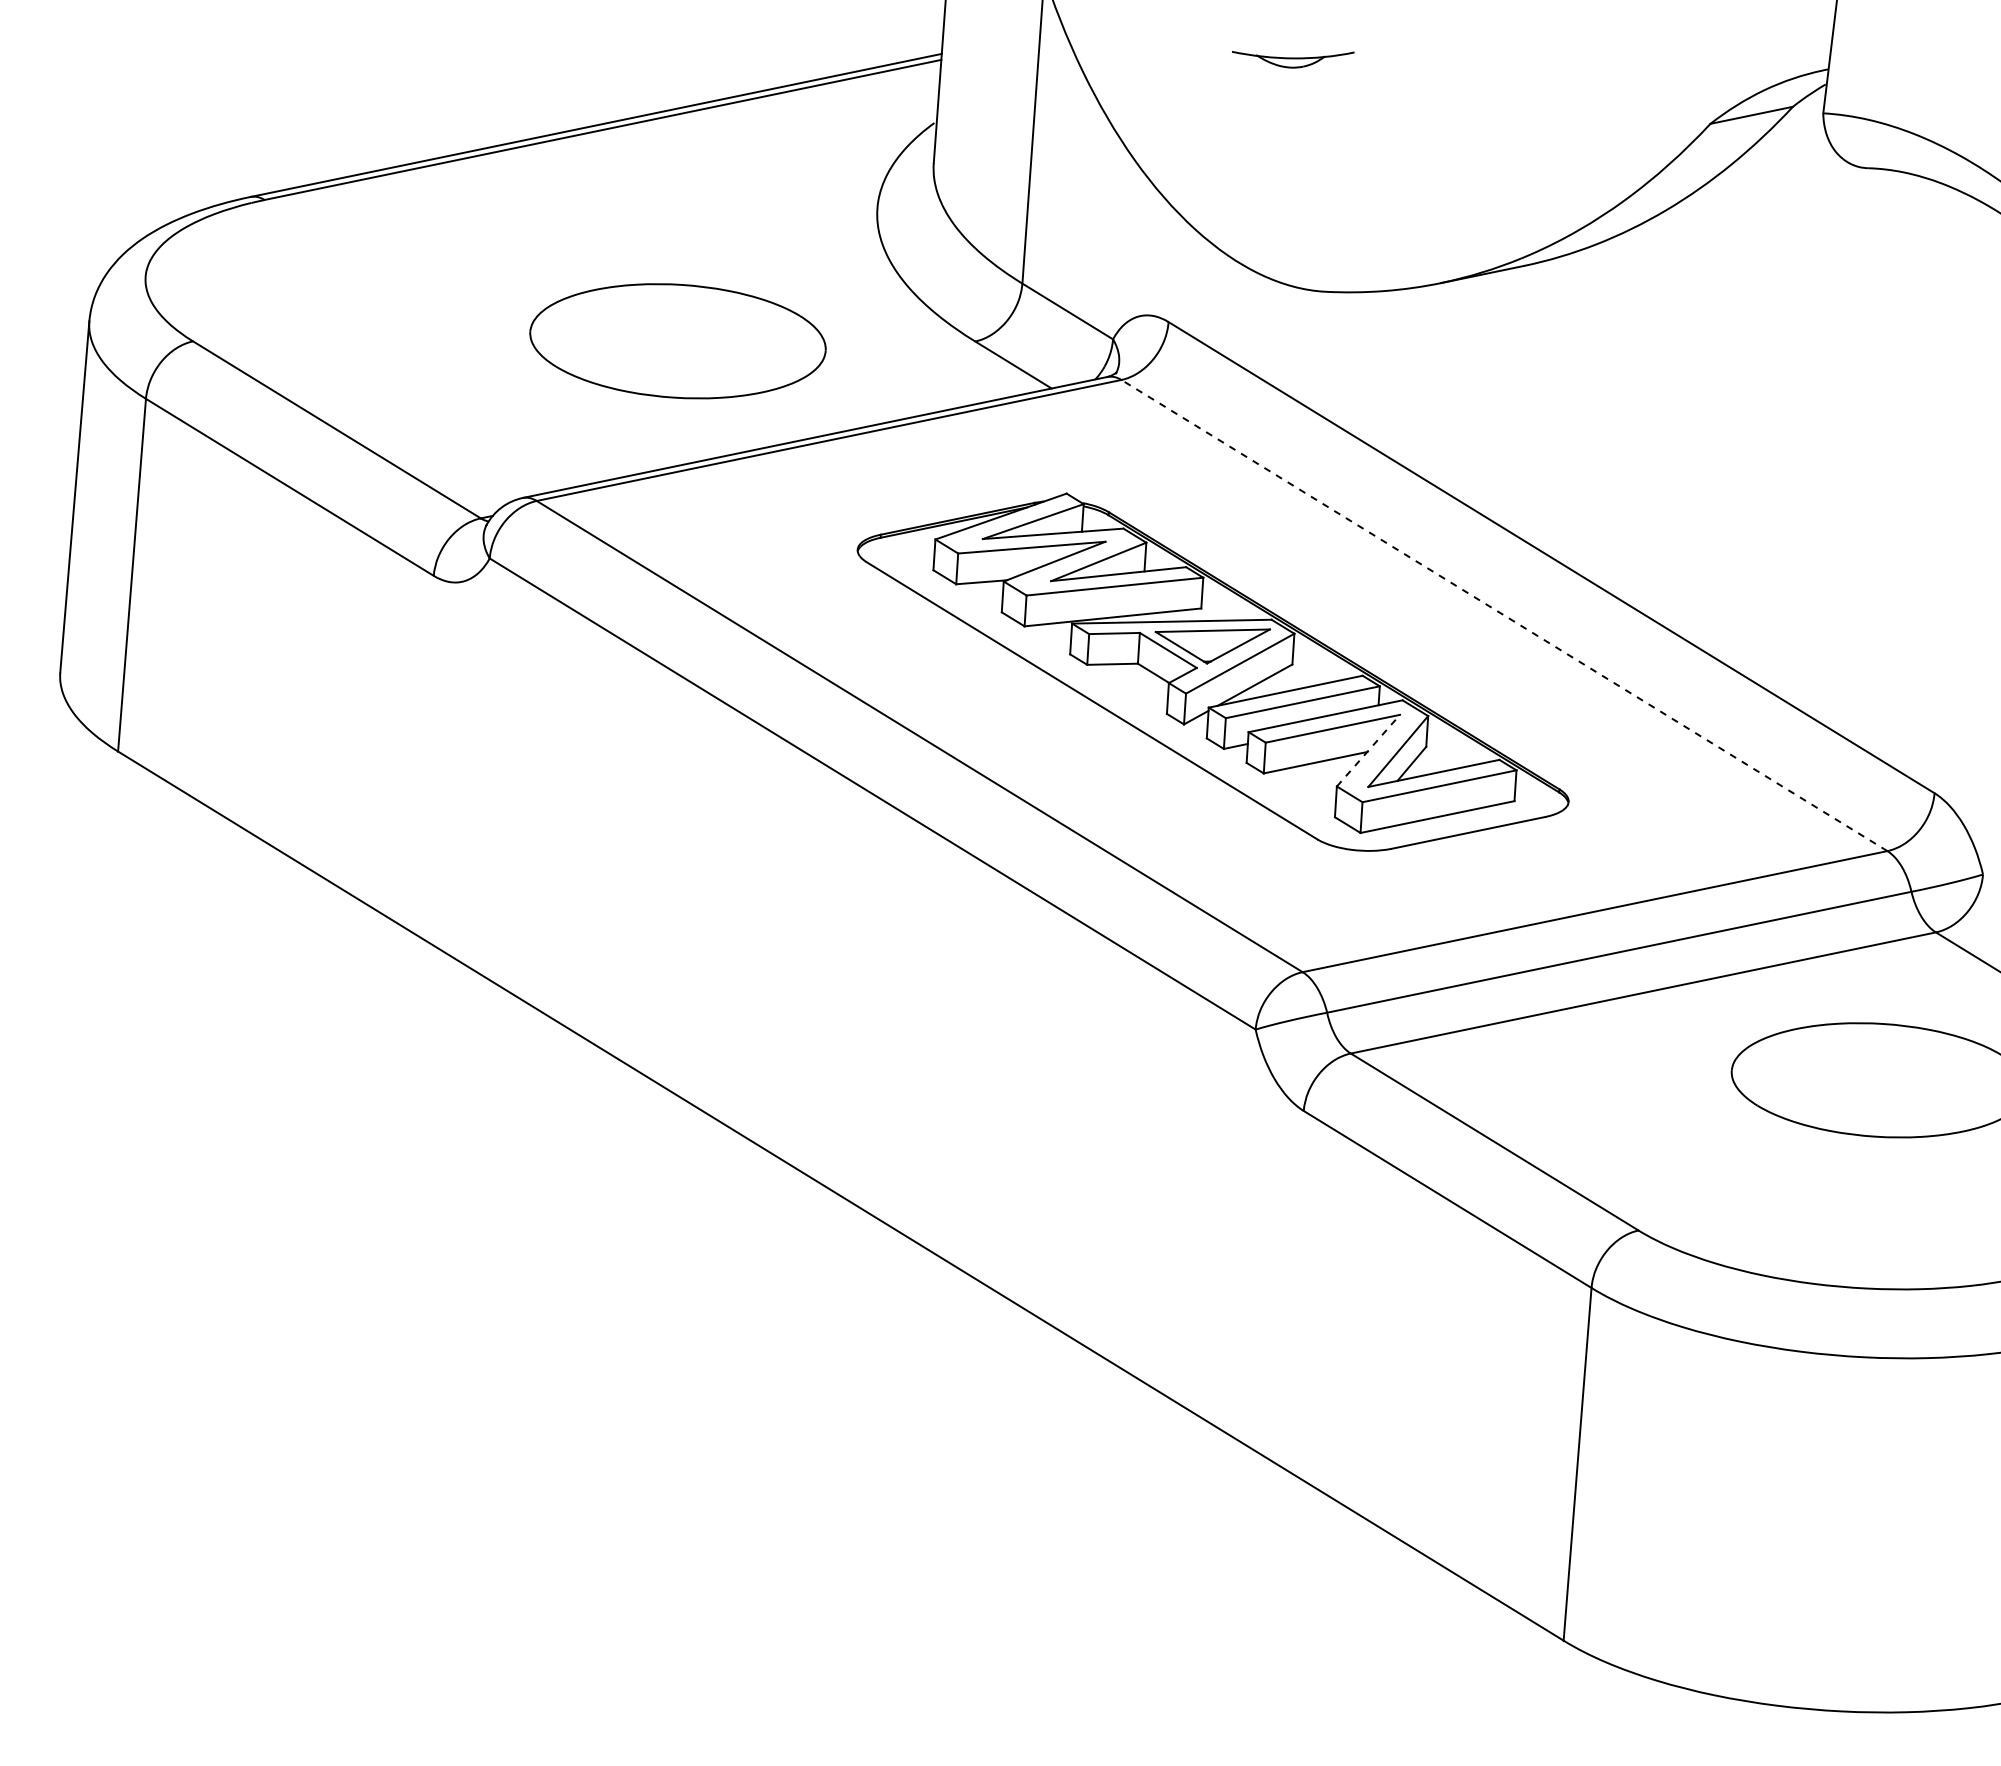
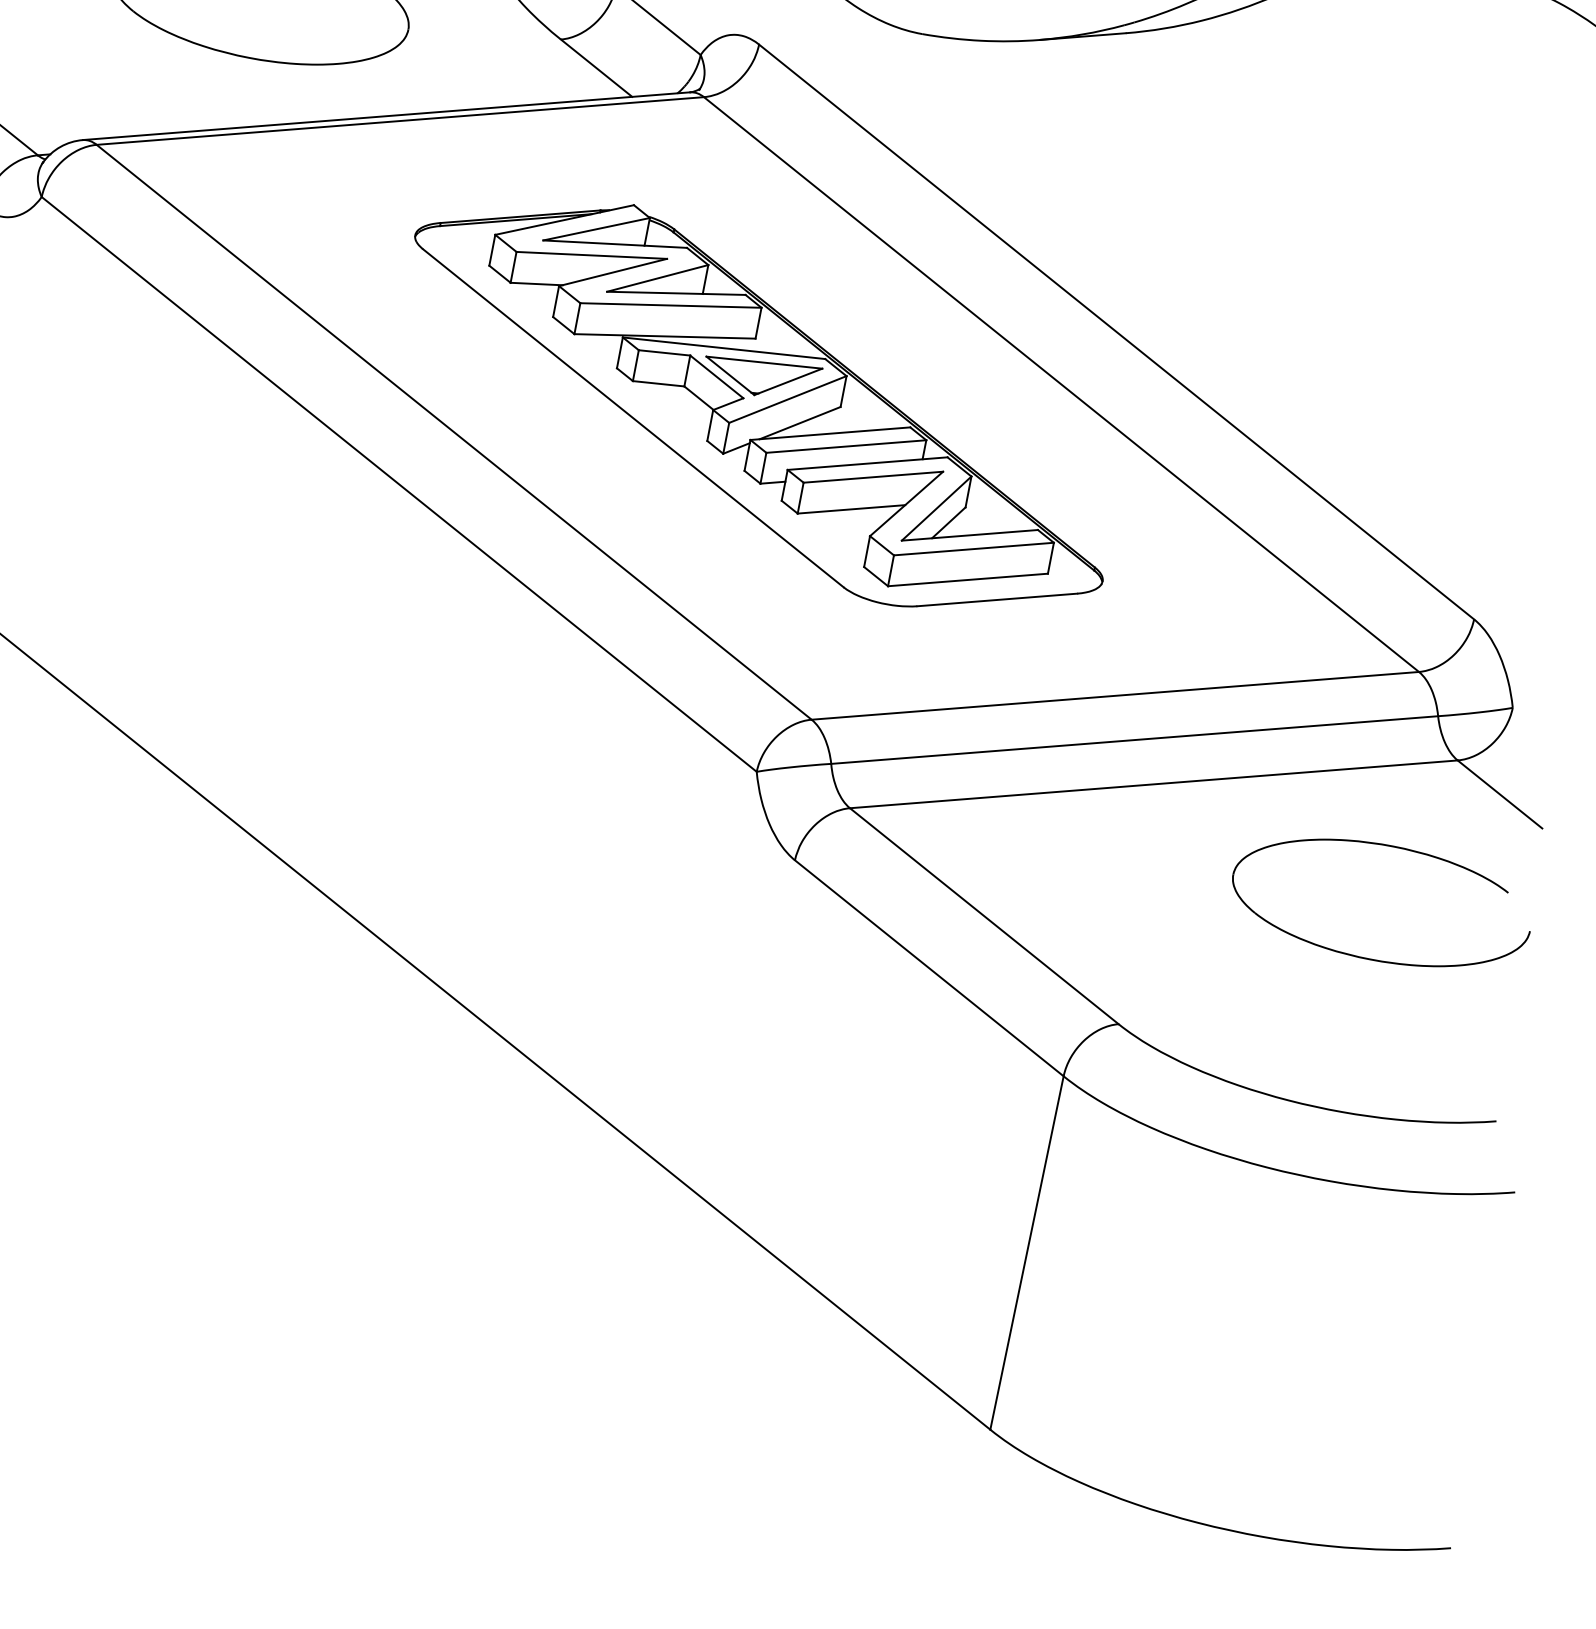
line: (1504, 615) -> (1061, 384), dashed -> solid
line: (1368, 750) -> (906, 503), dashed -> solid

